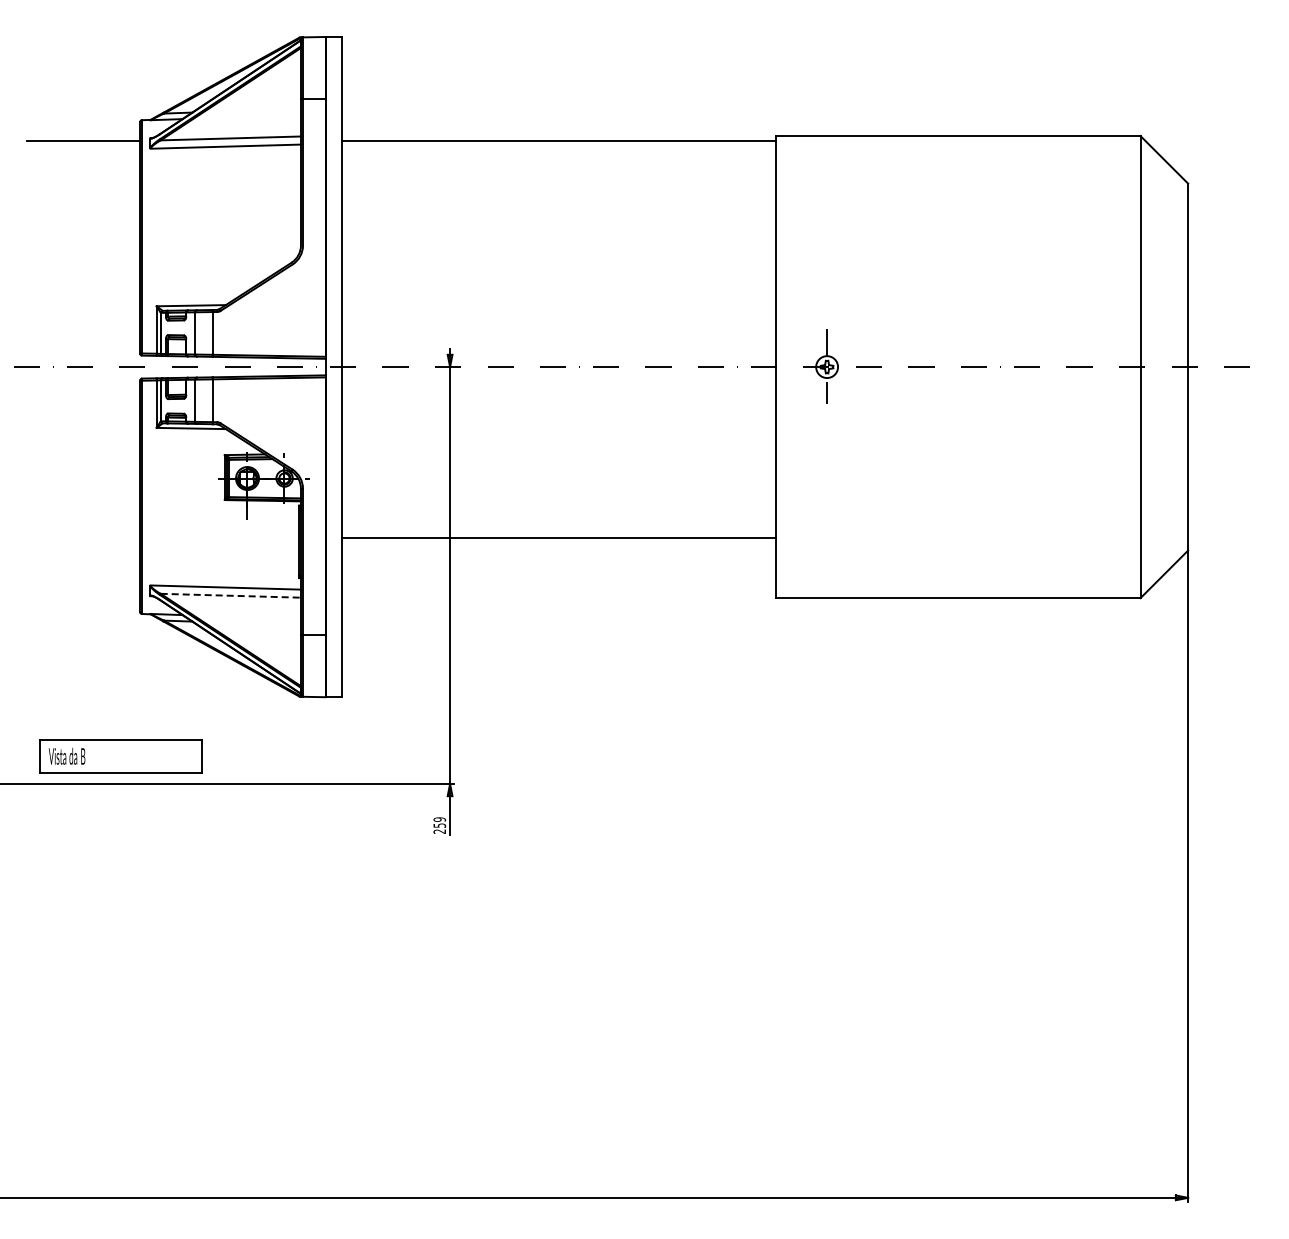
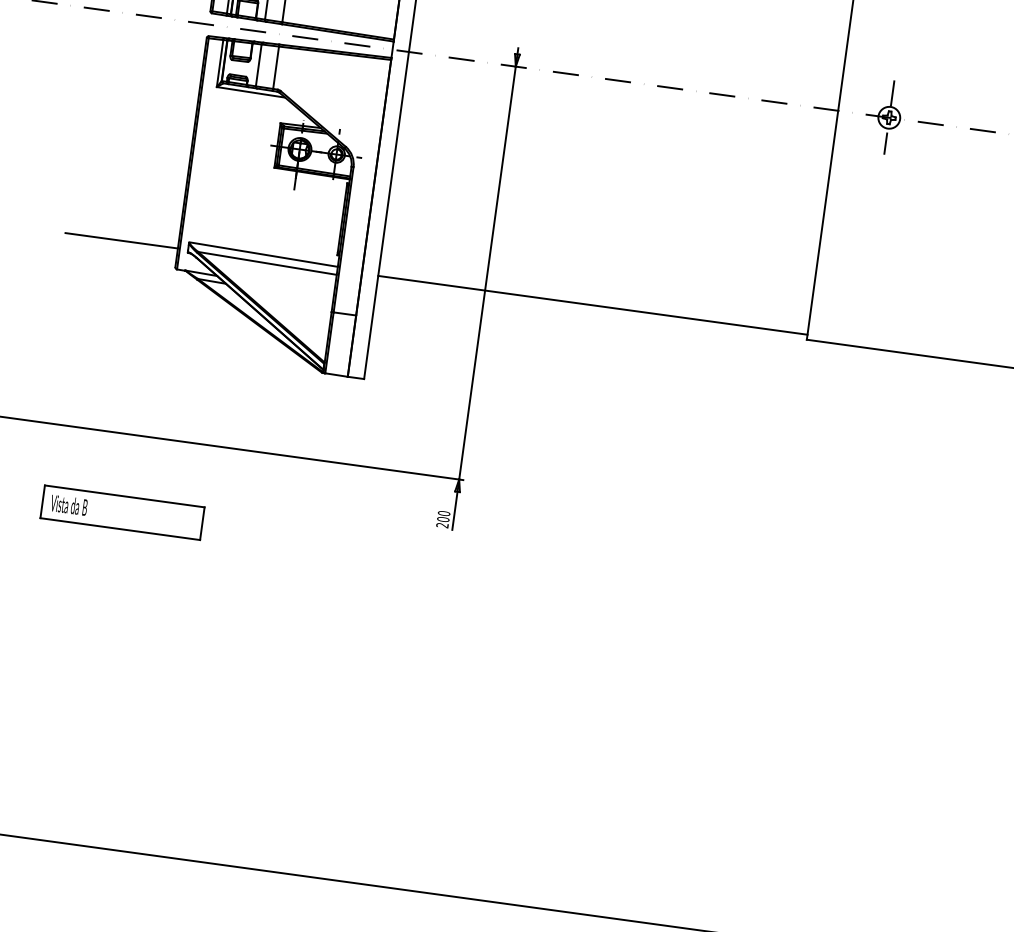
line: (558, 538) -> (592, 305), moved
line: (83, 593) -> (121, 241), added
line: (231, 595) -> (268, 263), dashed -> solid
part: (120, 756) -> (122, 512), moved
text: (439, 822) -> (443, 516), 259 -> 200

